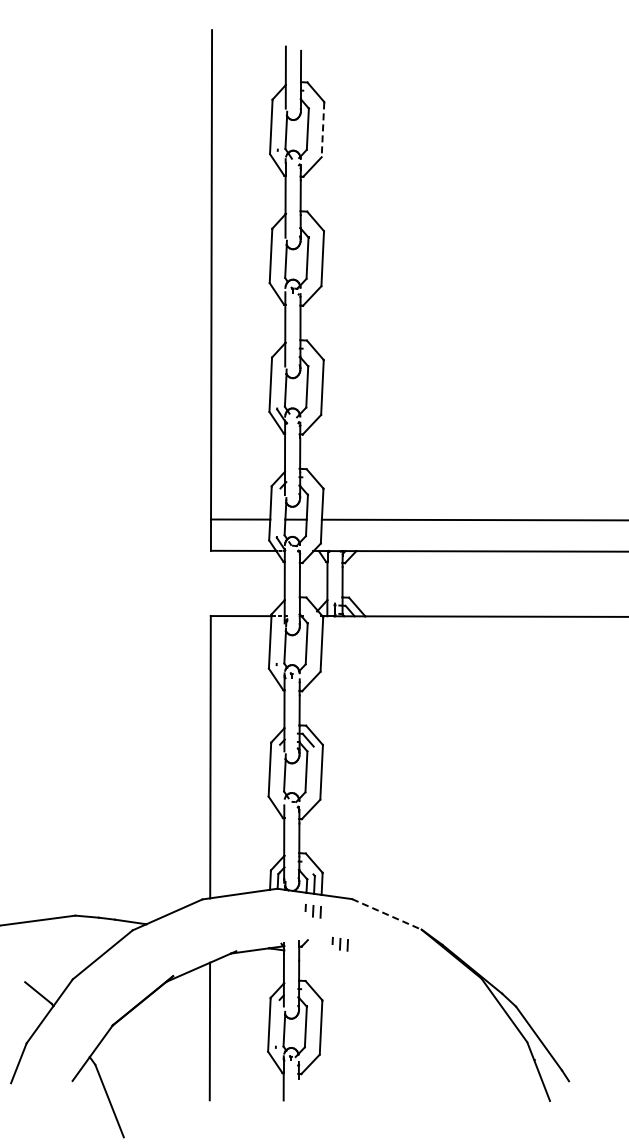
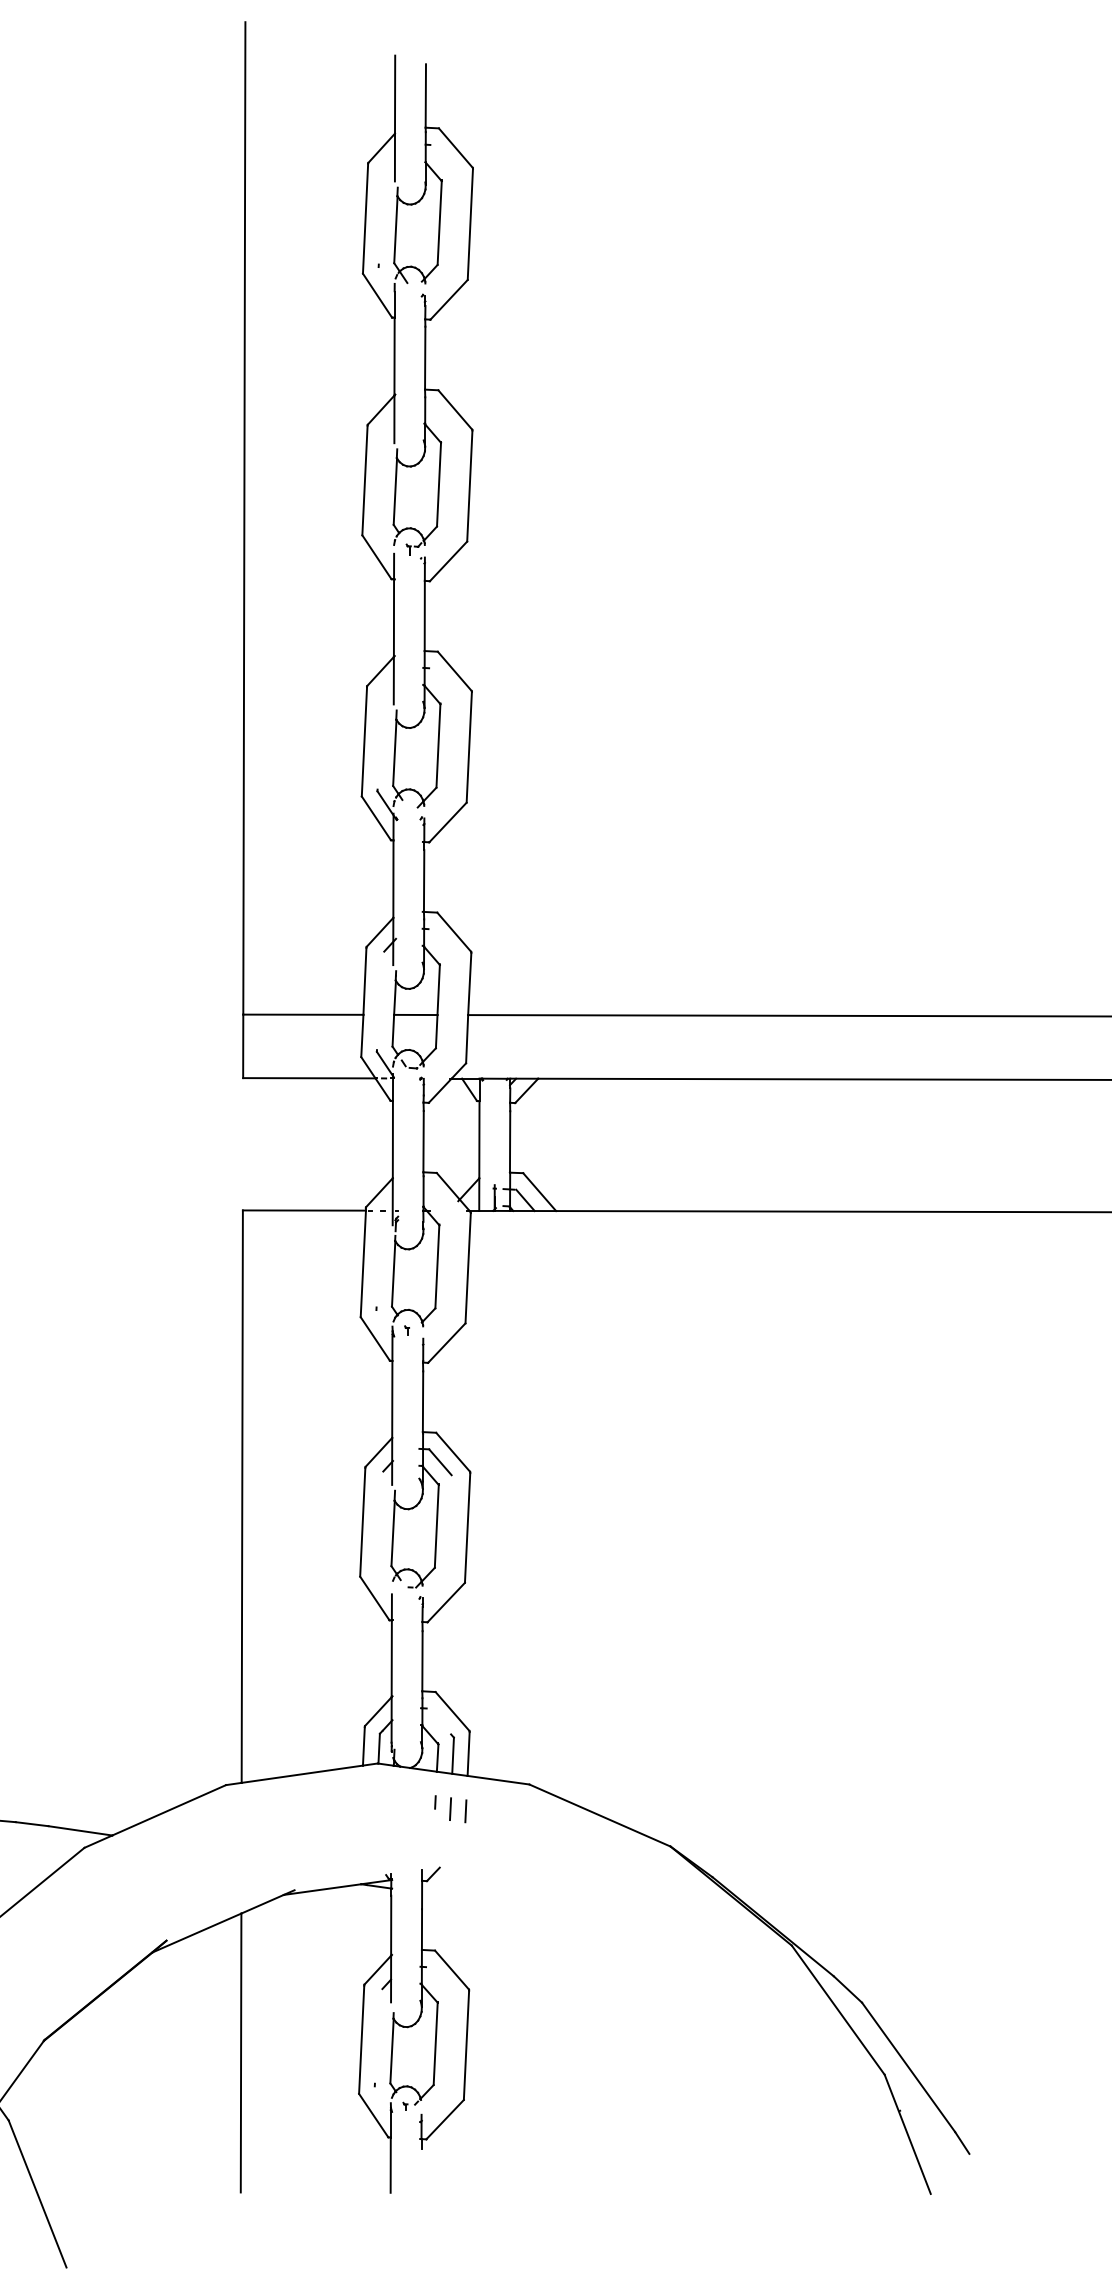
line: (322, 130) -> (469, 225), dashed -> solid
line: (387, 914) -> (601, 1815), dashed -> solid
part: (339, 944) -> (503, 1876), removed

